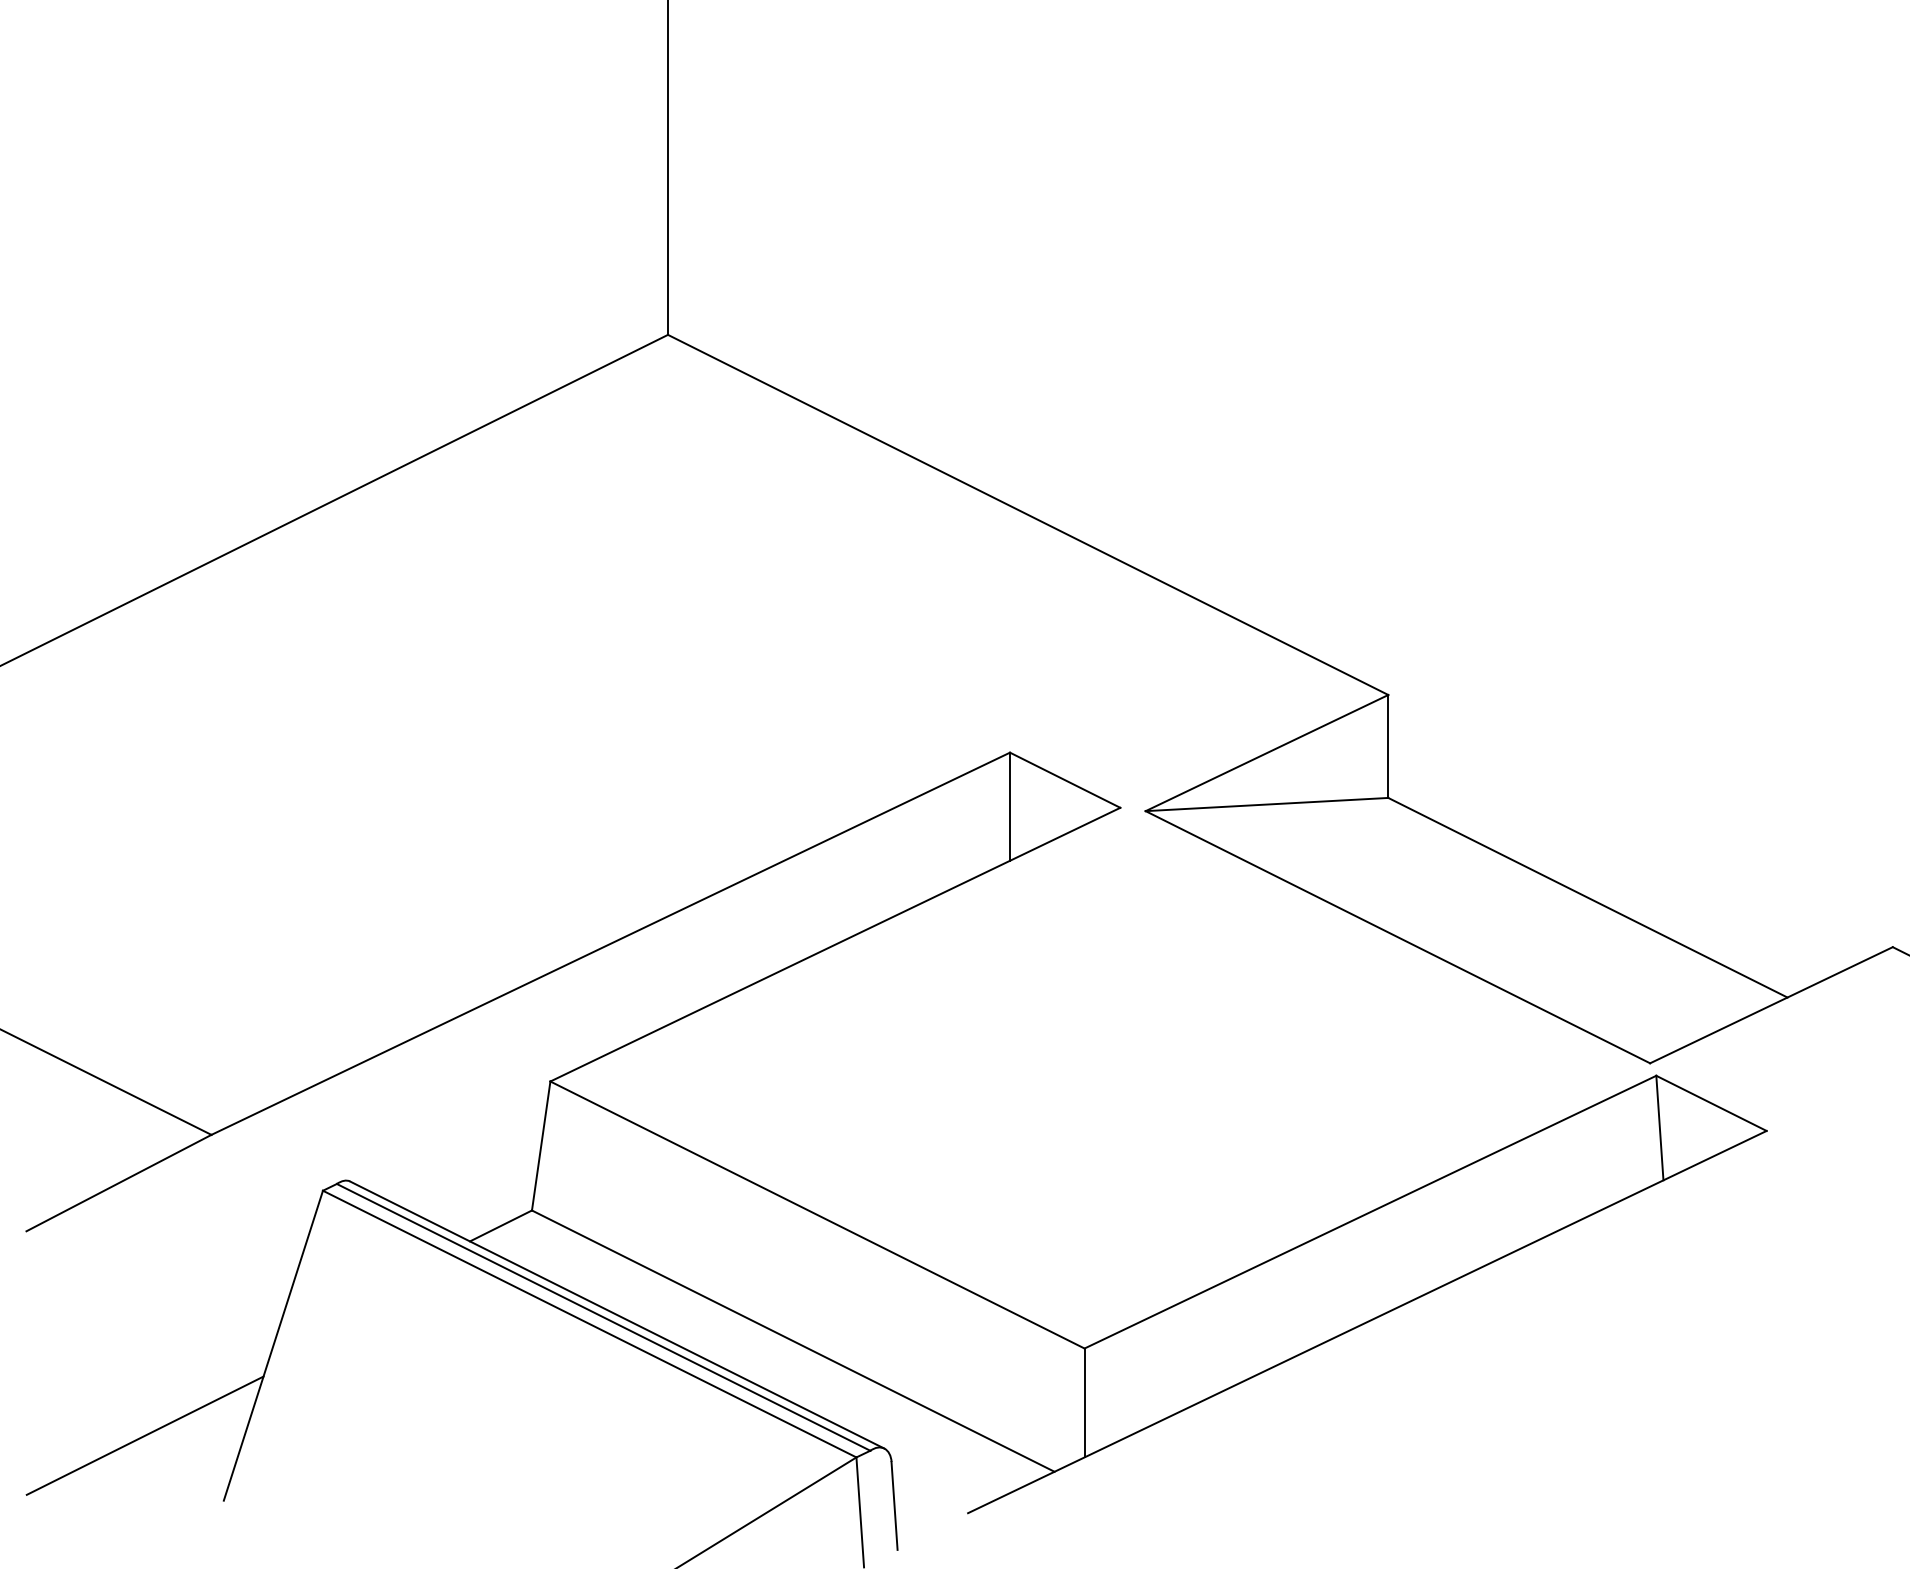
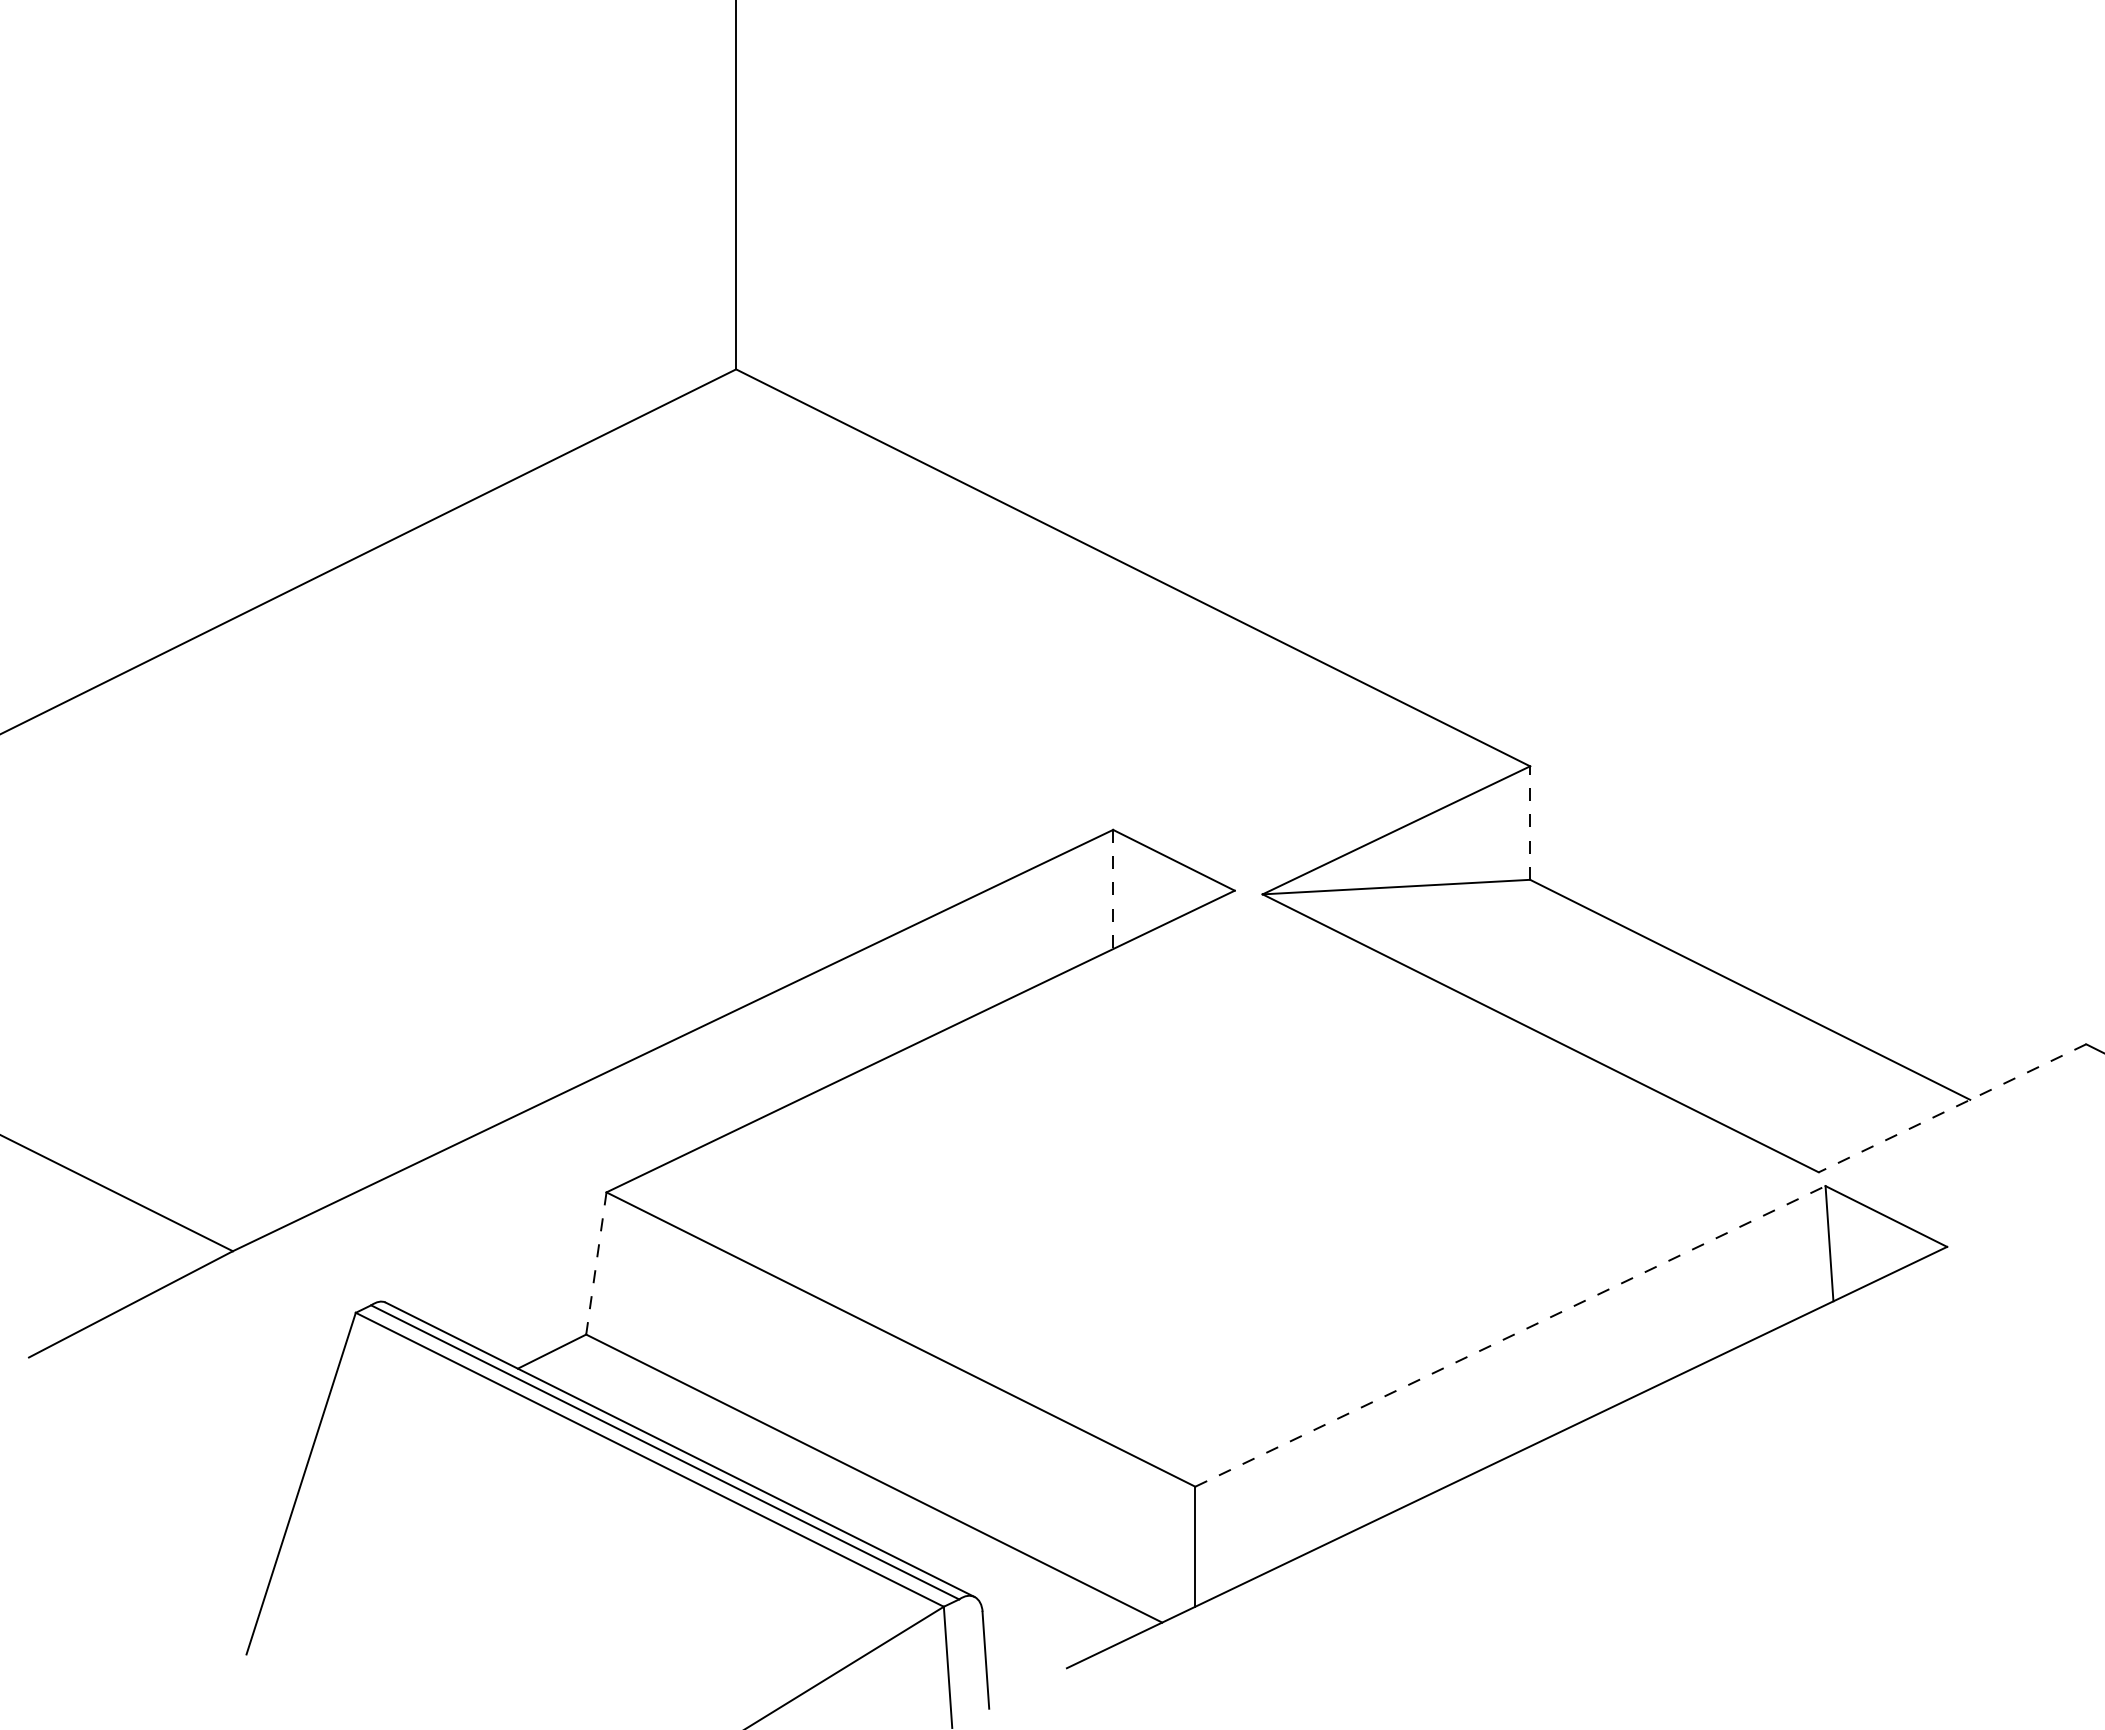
line: (1388, 745) -> (1530, 822), solid -> dashed
line: (1010, 807) -> (1113, 890), solid -> dashed
line: (1771, 1005) -> (1952, 1108), solid -> dashed
line: (541, 1146) -> (596, 1264), solid -> dashed
line: (1370, 1212) -> (1510, 1336), solid -> dashed
line: (144, 1435) -> (159, 1582), removed

